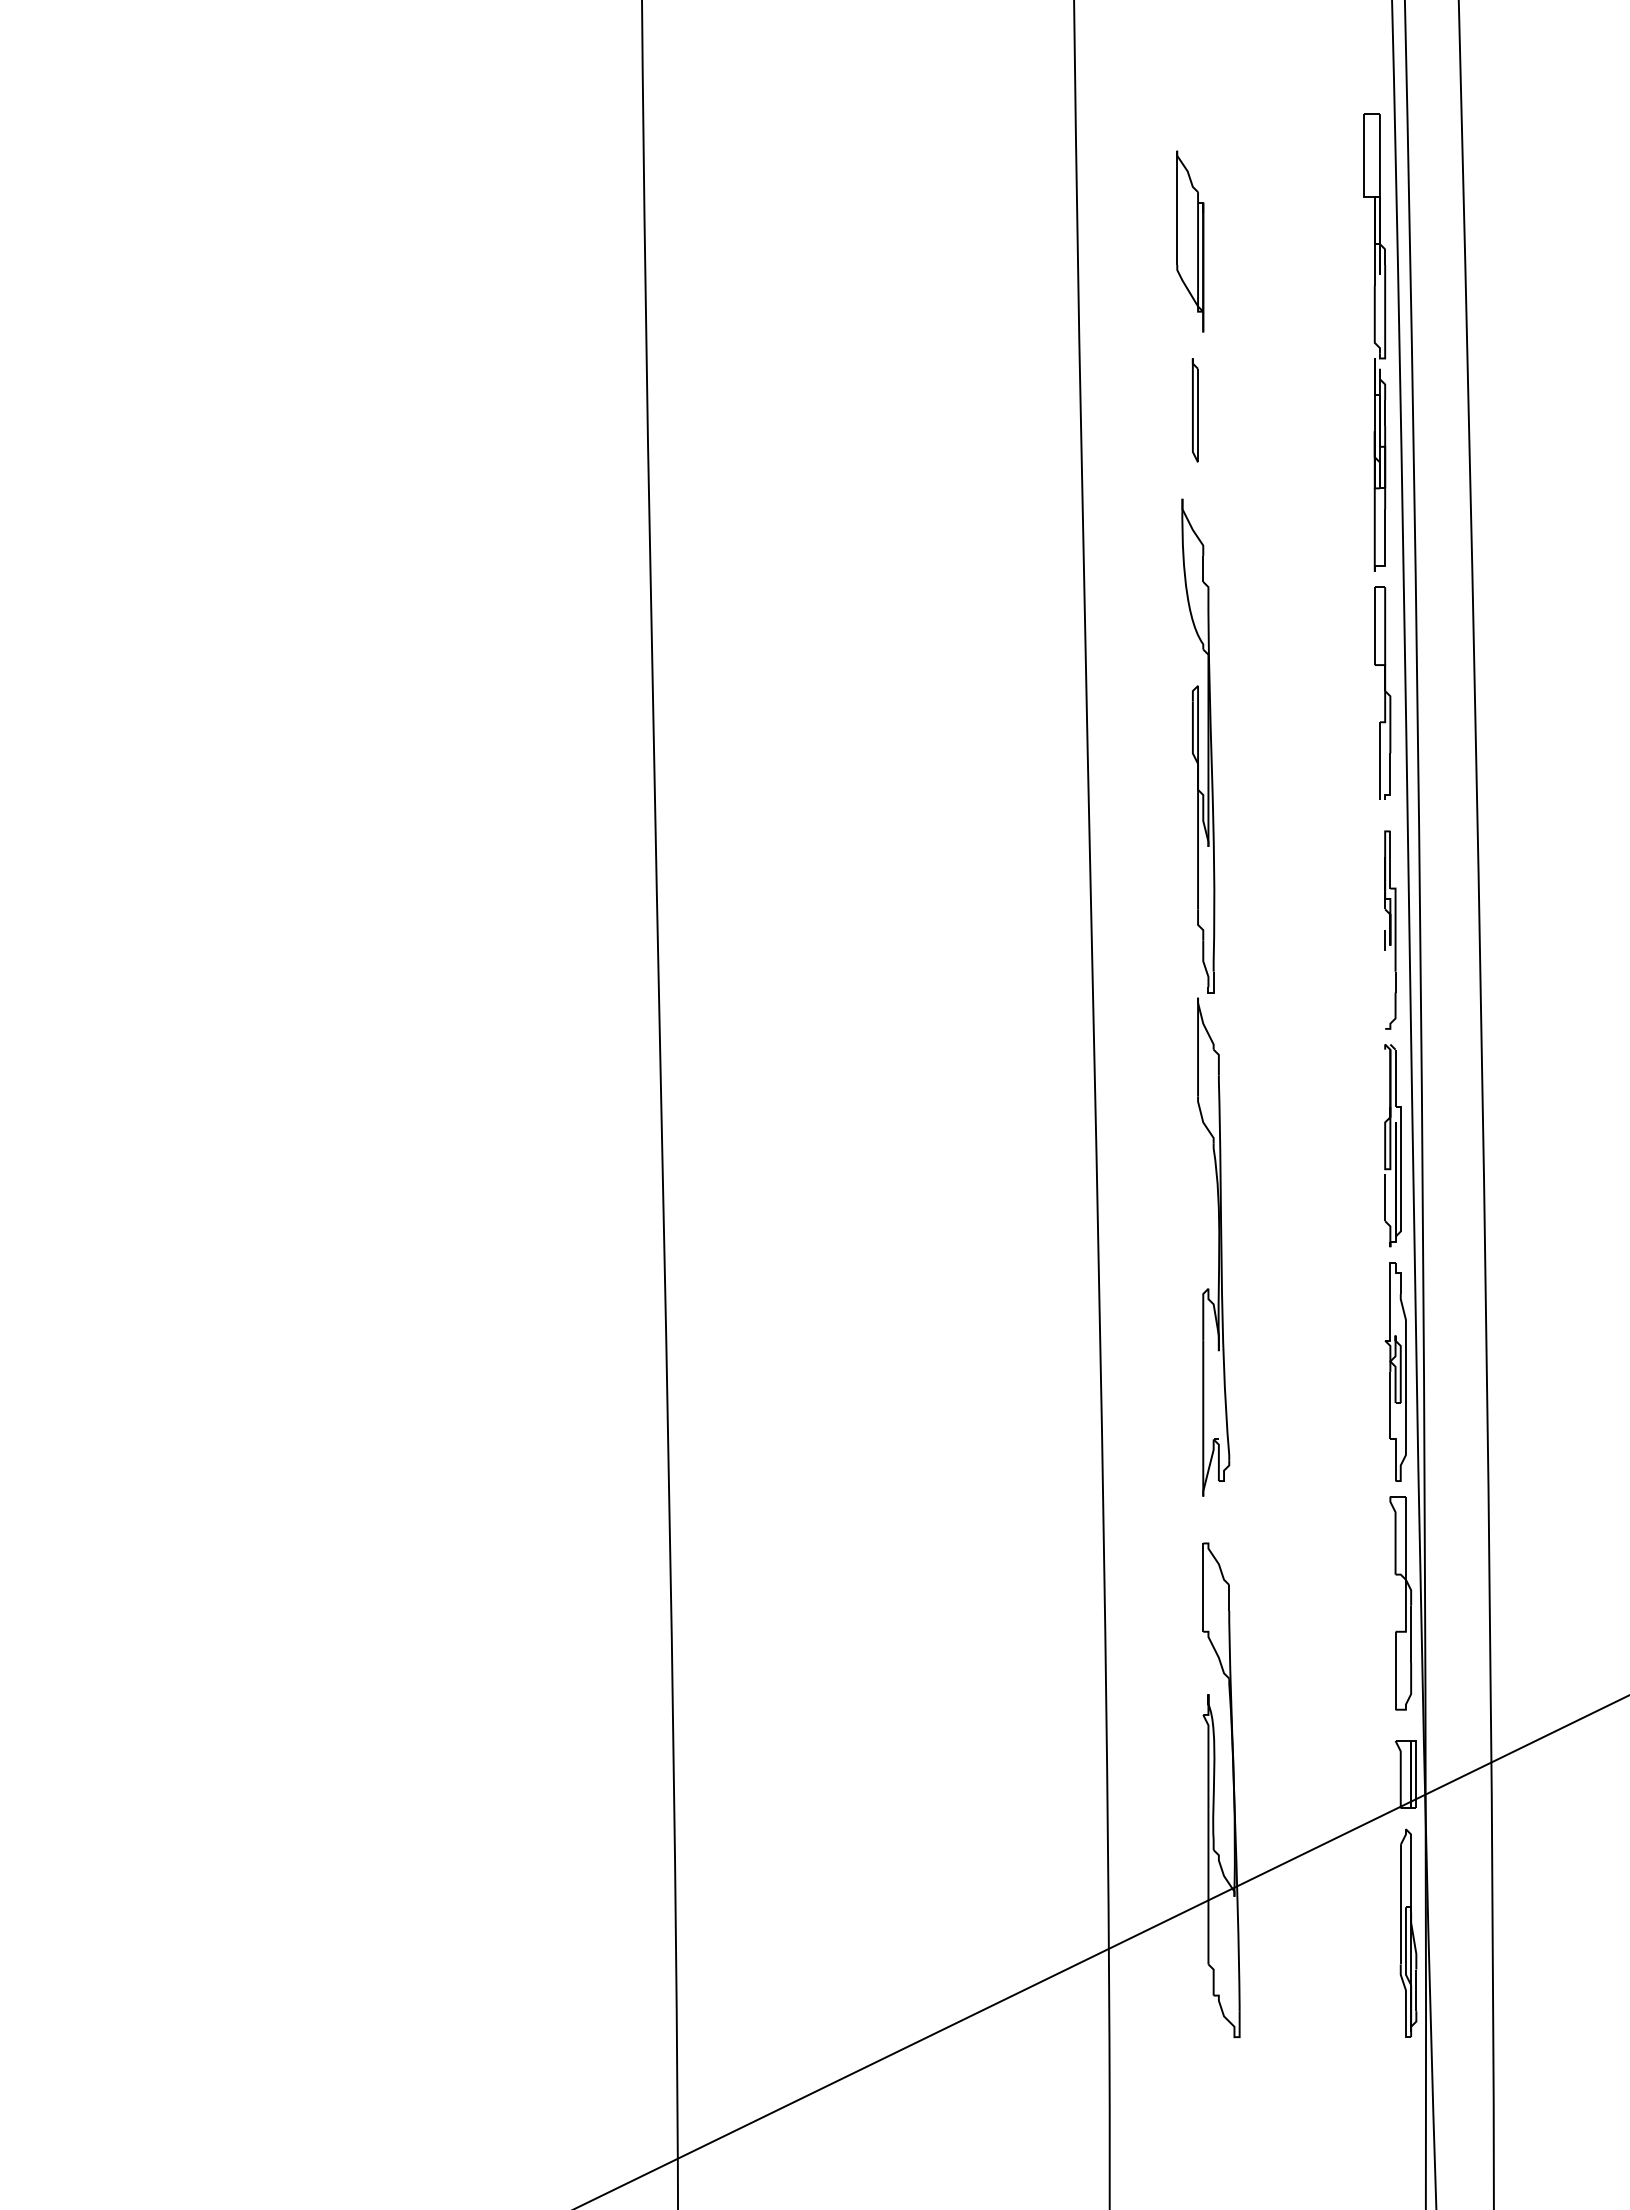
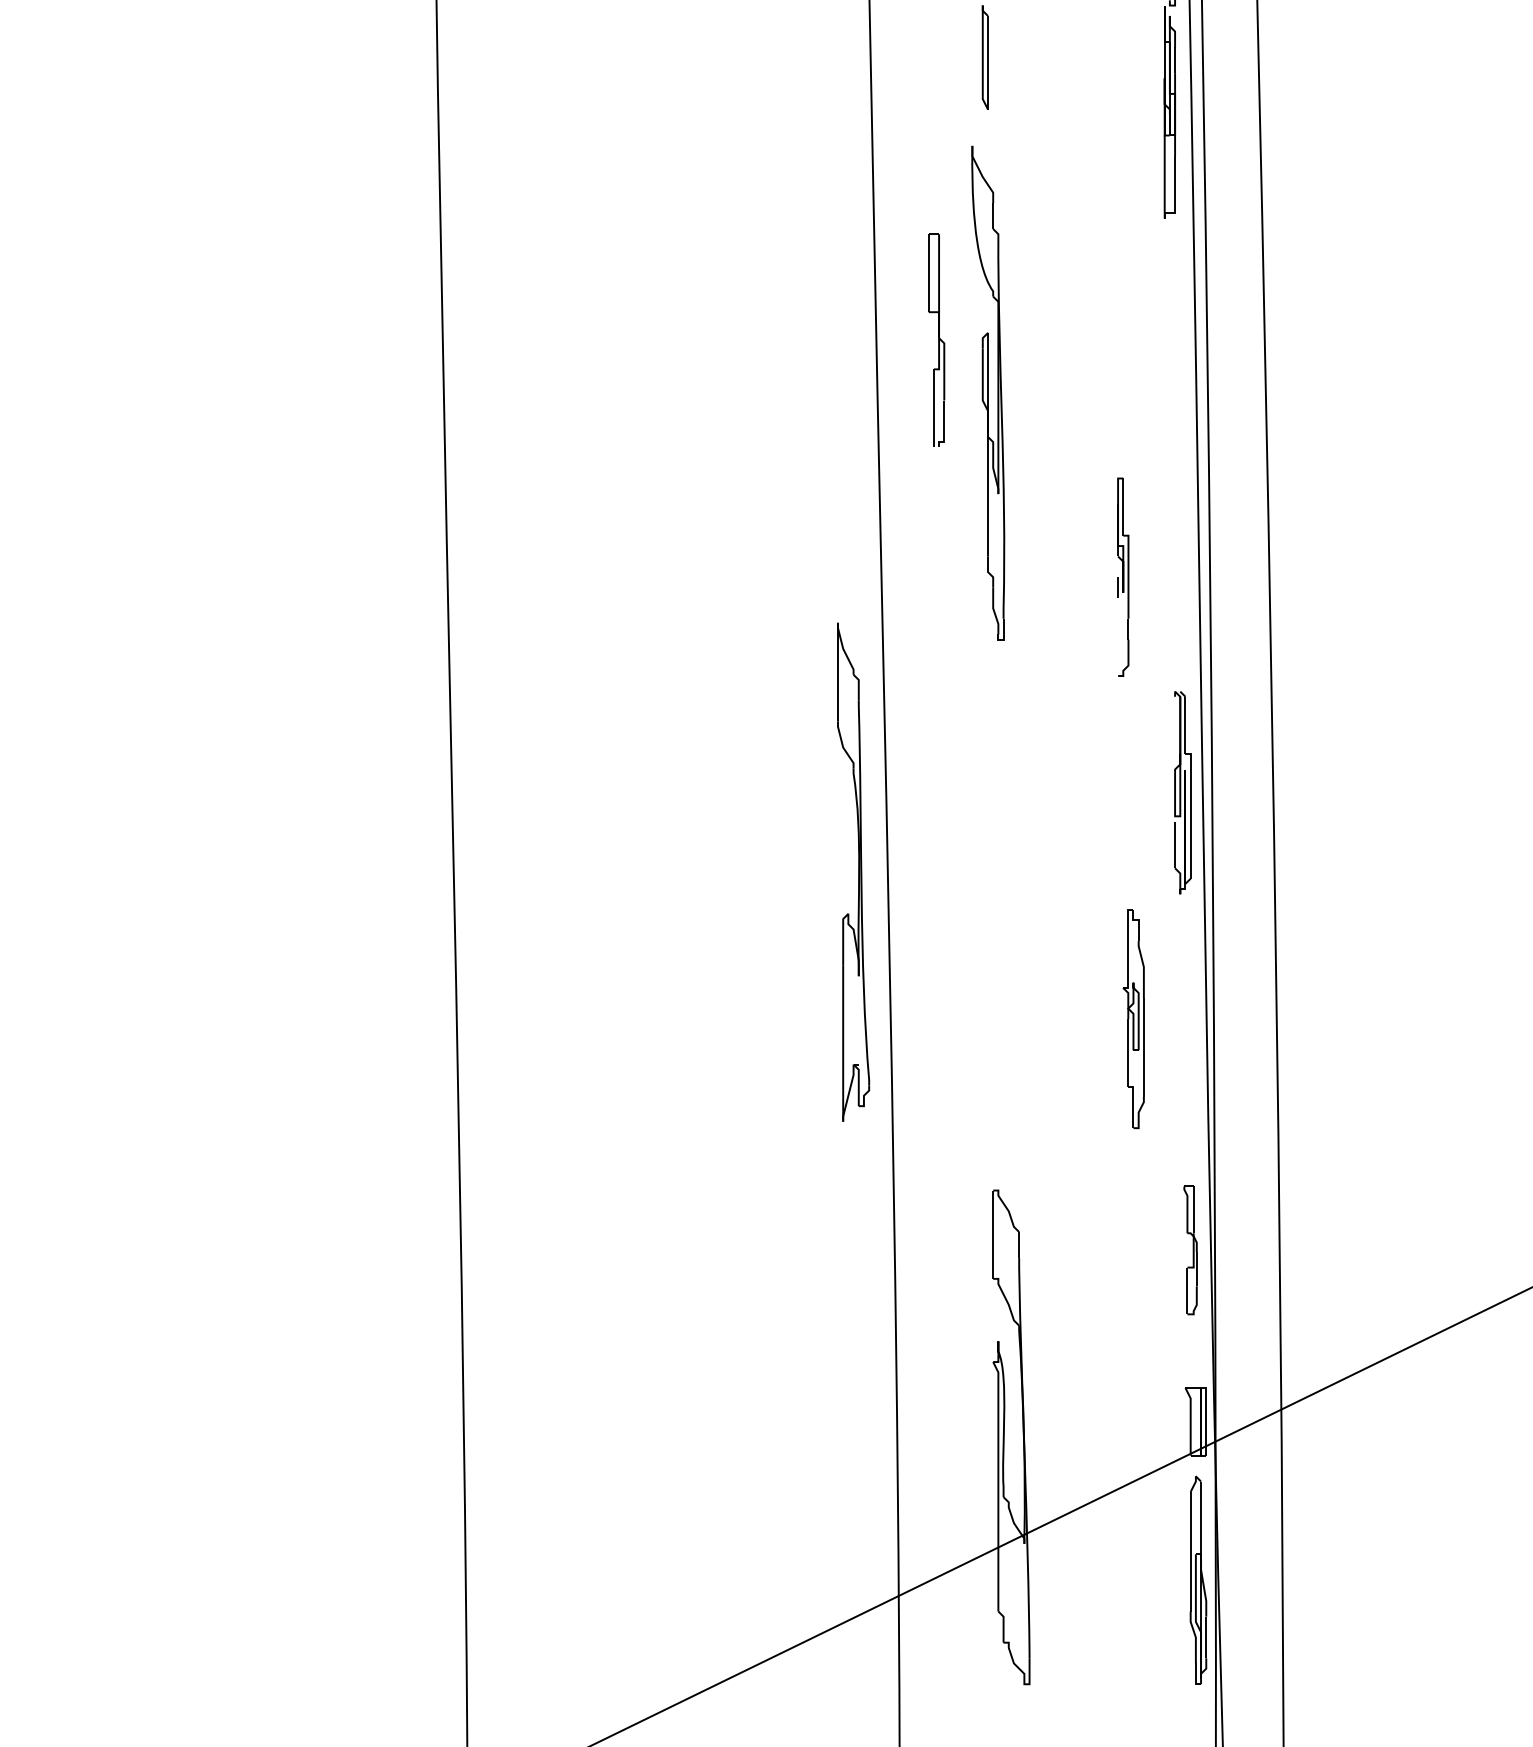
part: (1382, 692) -> (936, 339), moved
part: (1390, 929) -> (1123, 576), moved
part: (1213, 1246) -> (853, 871), moved
part: (1395, 1371) -> (1133, 1018), moved
part: (1400, 1603) -> (1190, 1250), size x0.6

